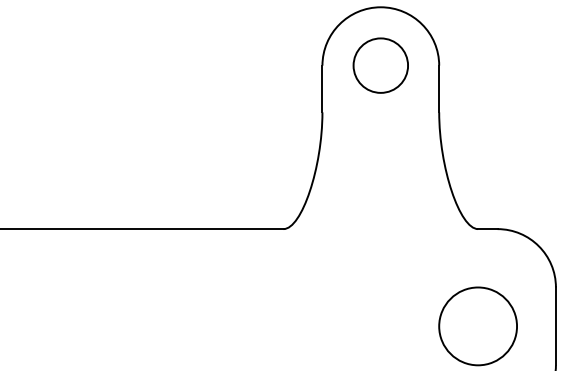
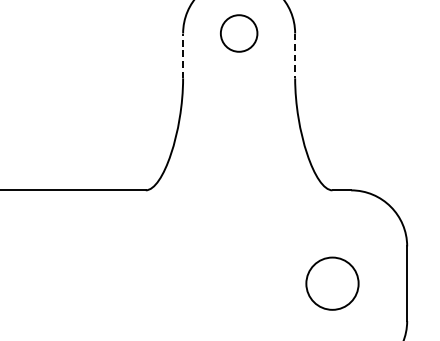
circle: (380, 65) -> (238, 33), size x0.7
line: (322, 88) -> (183, 55), solid -> dashed
line: (439, 89) -> (295, 56), solid -> dashed
circle: (478, 326) -> (332, 283), size x0.7

